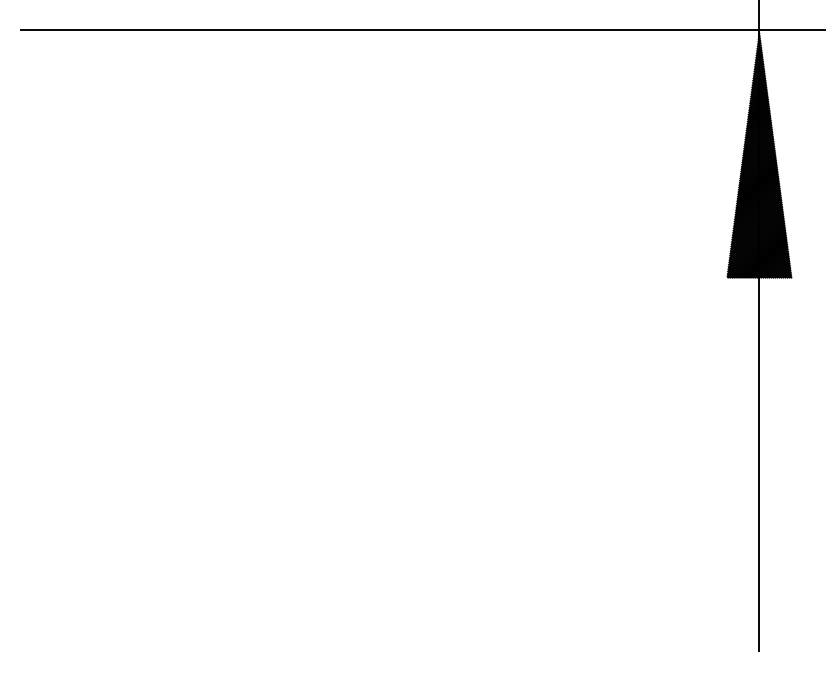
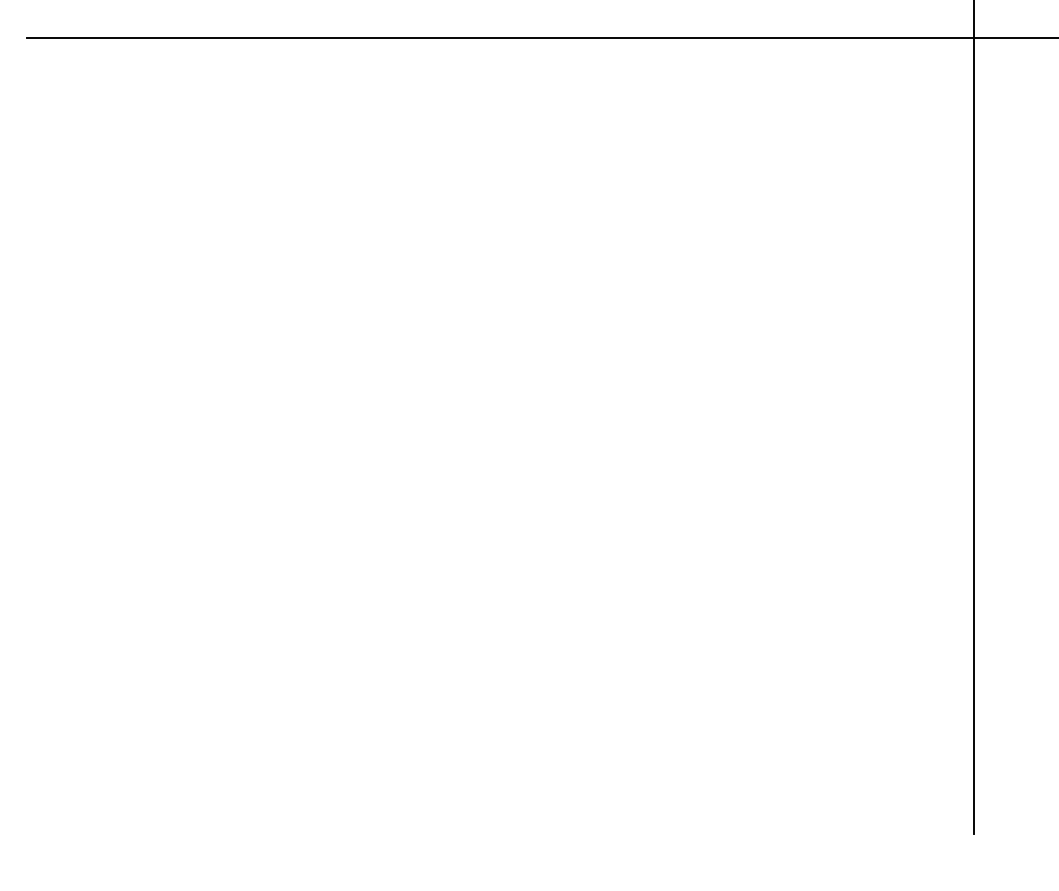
hatch: (758, 154) -> (972, 198), removed

